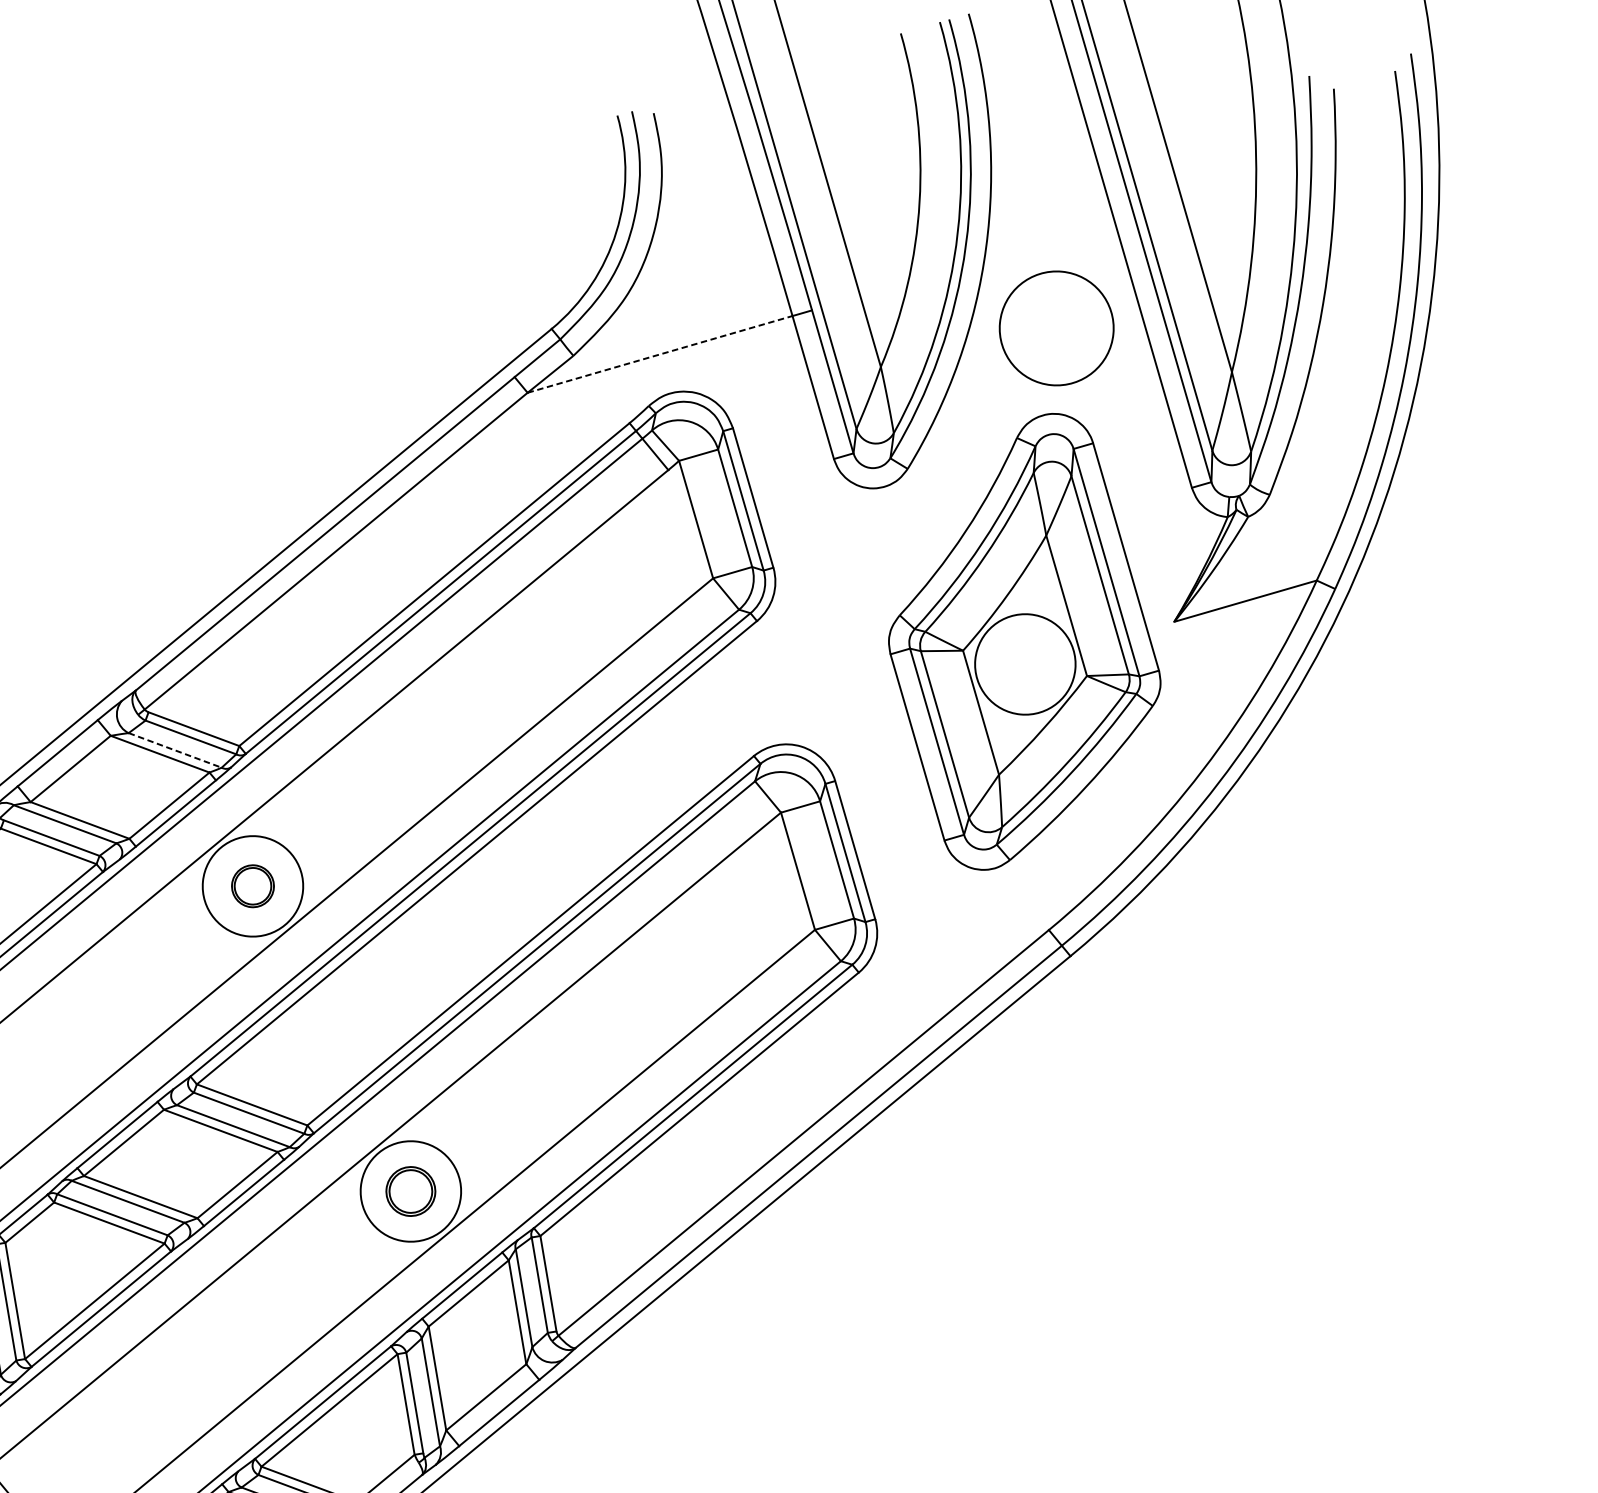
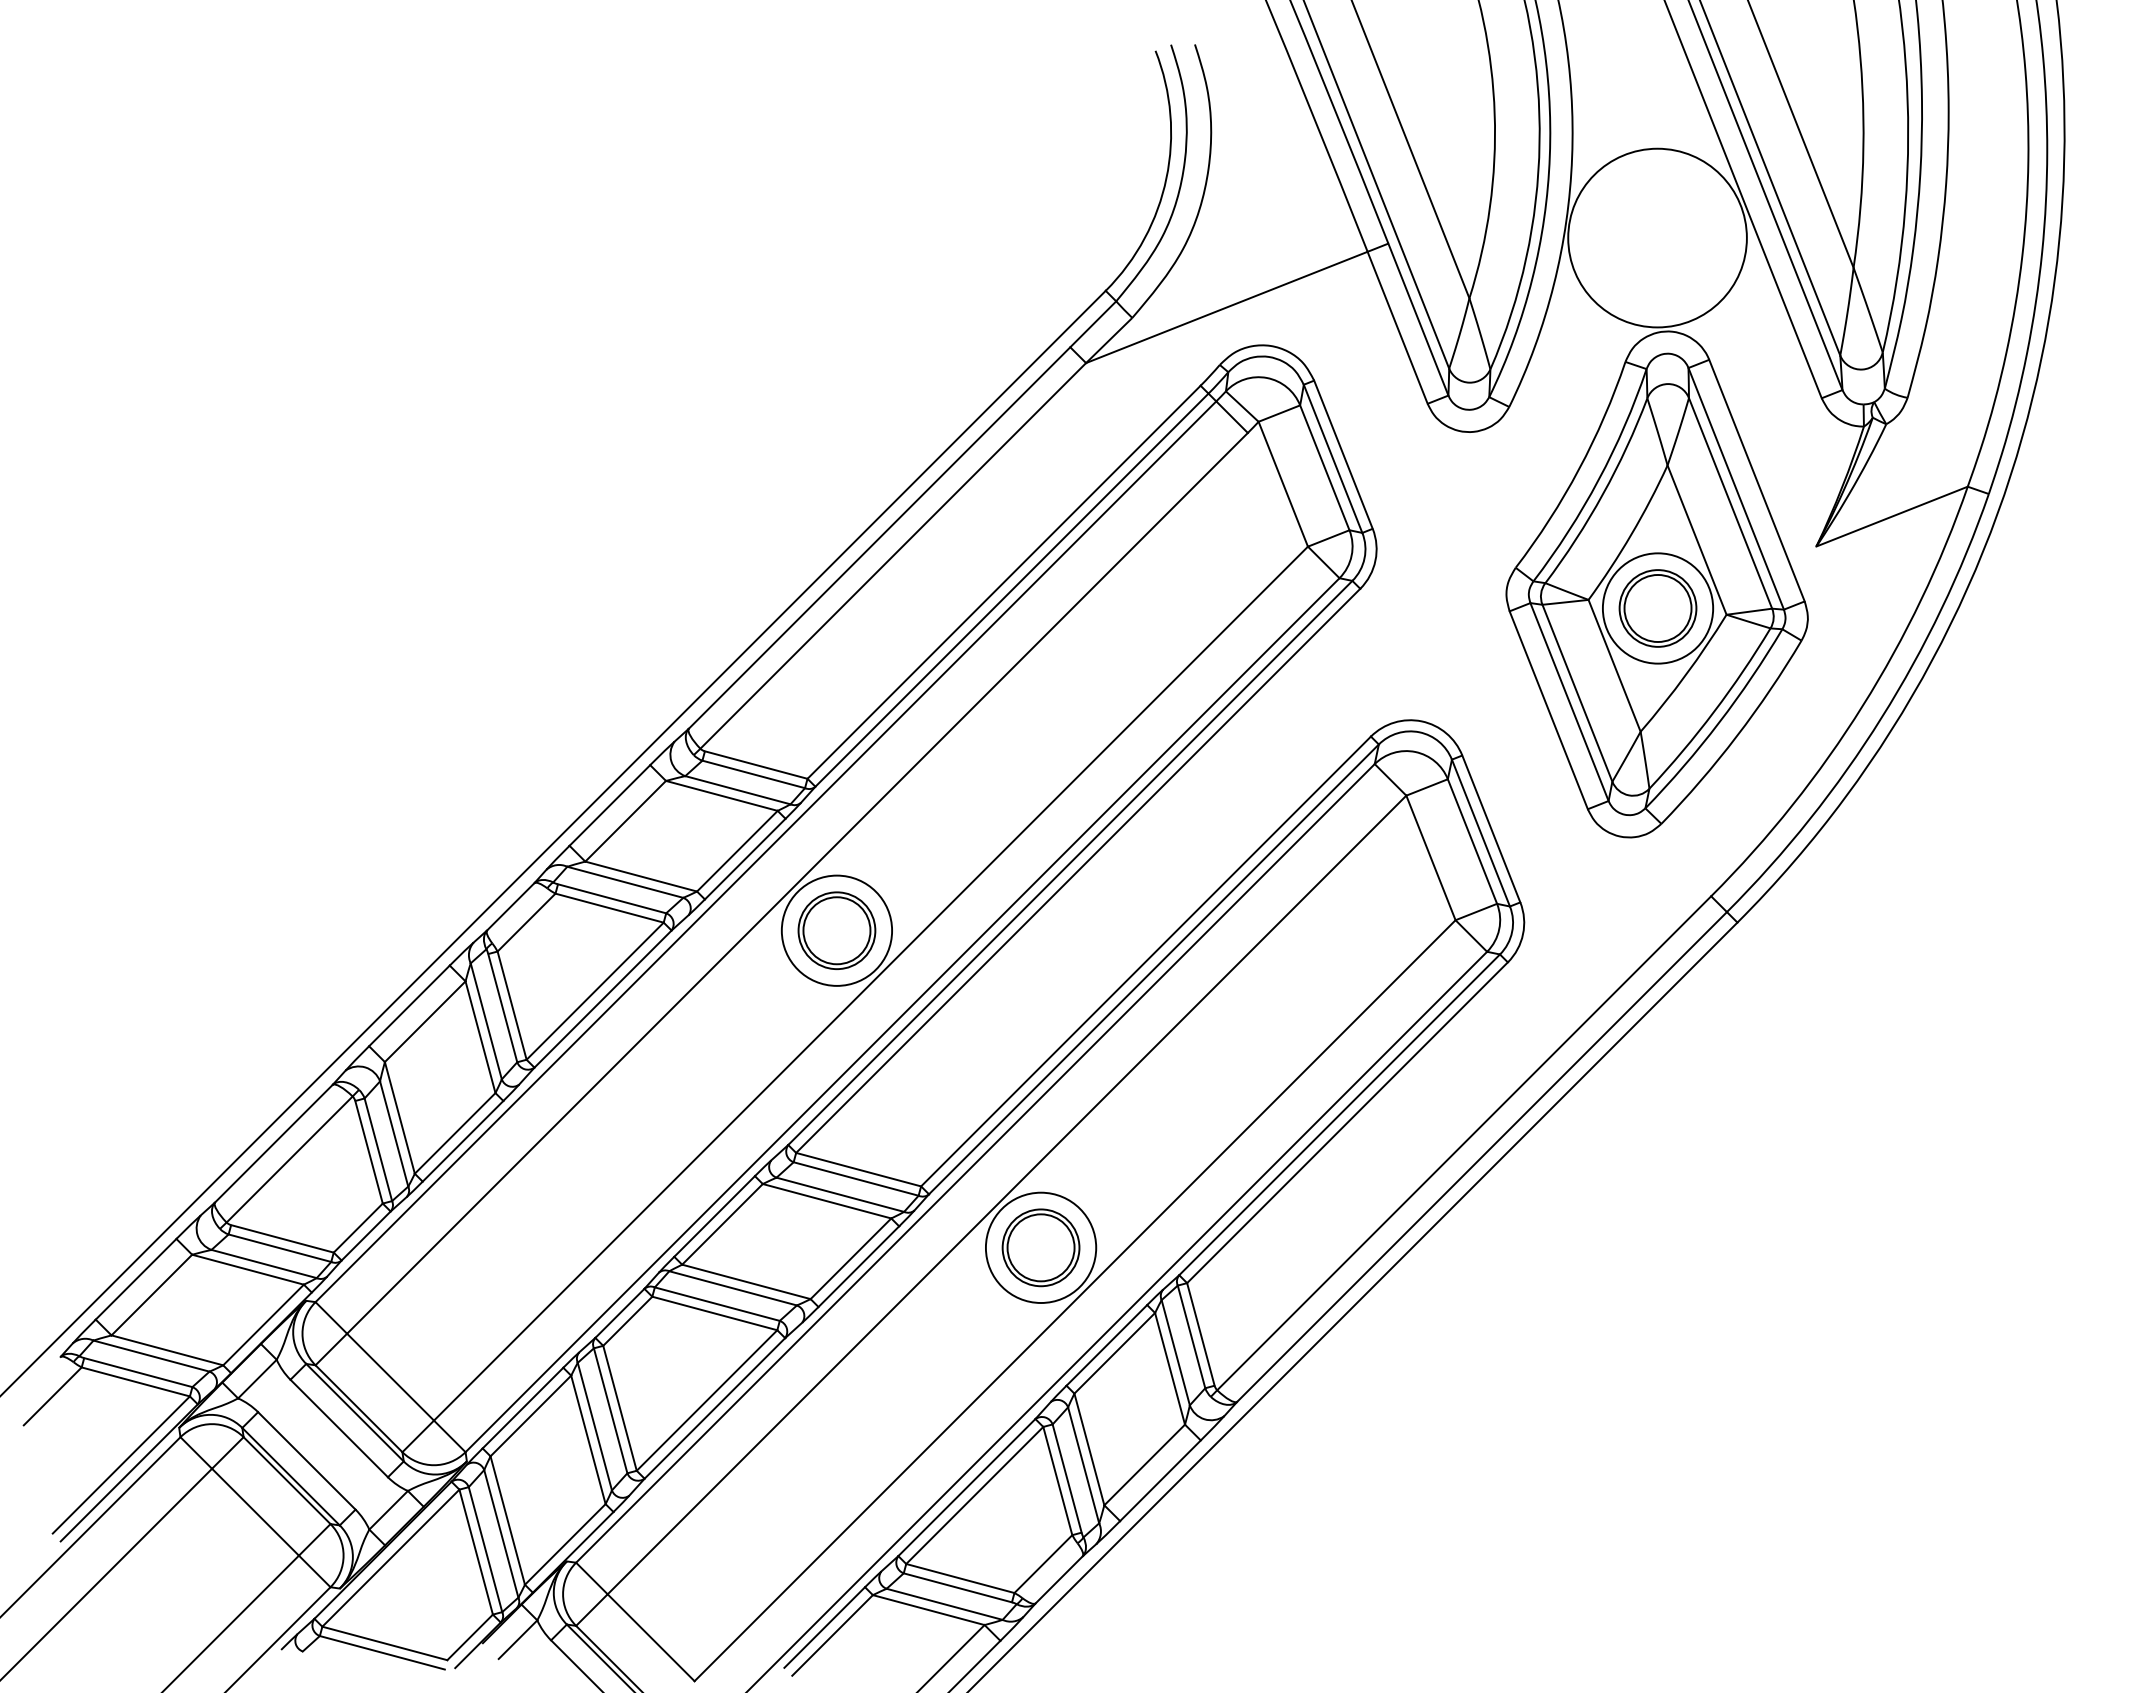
circle: (1056, 327) -> (1657, 237), size x1.43
line: (660, 354) -> (1227, 307), dashed -> solid
part: (1024, 664) -> (1657, 608), added
line: (175, 750) -> (738, 790), dashed -> solid
part: (252, 886) -> (836, 930), size x1.67
part: (410, 1191) -> (1040, 1247), size x1.43

